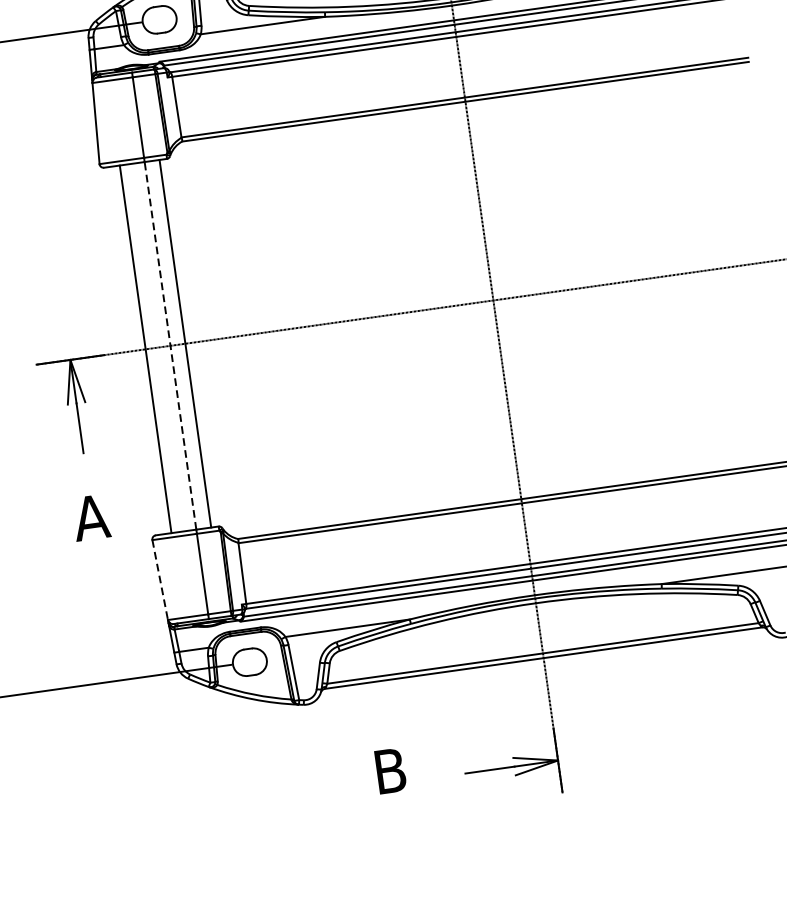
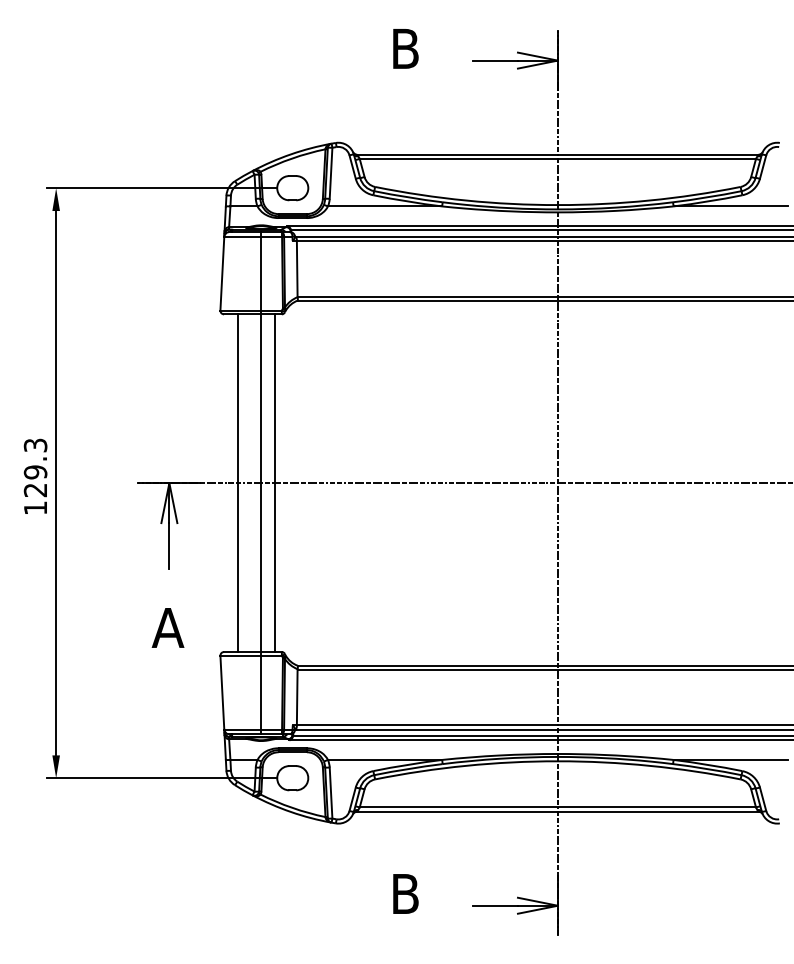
line: (170, 346) -> (261, 483), dashed -> solid
line: (160, 580) -> (222, 693), dashed -> solid

